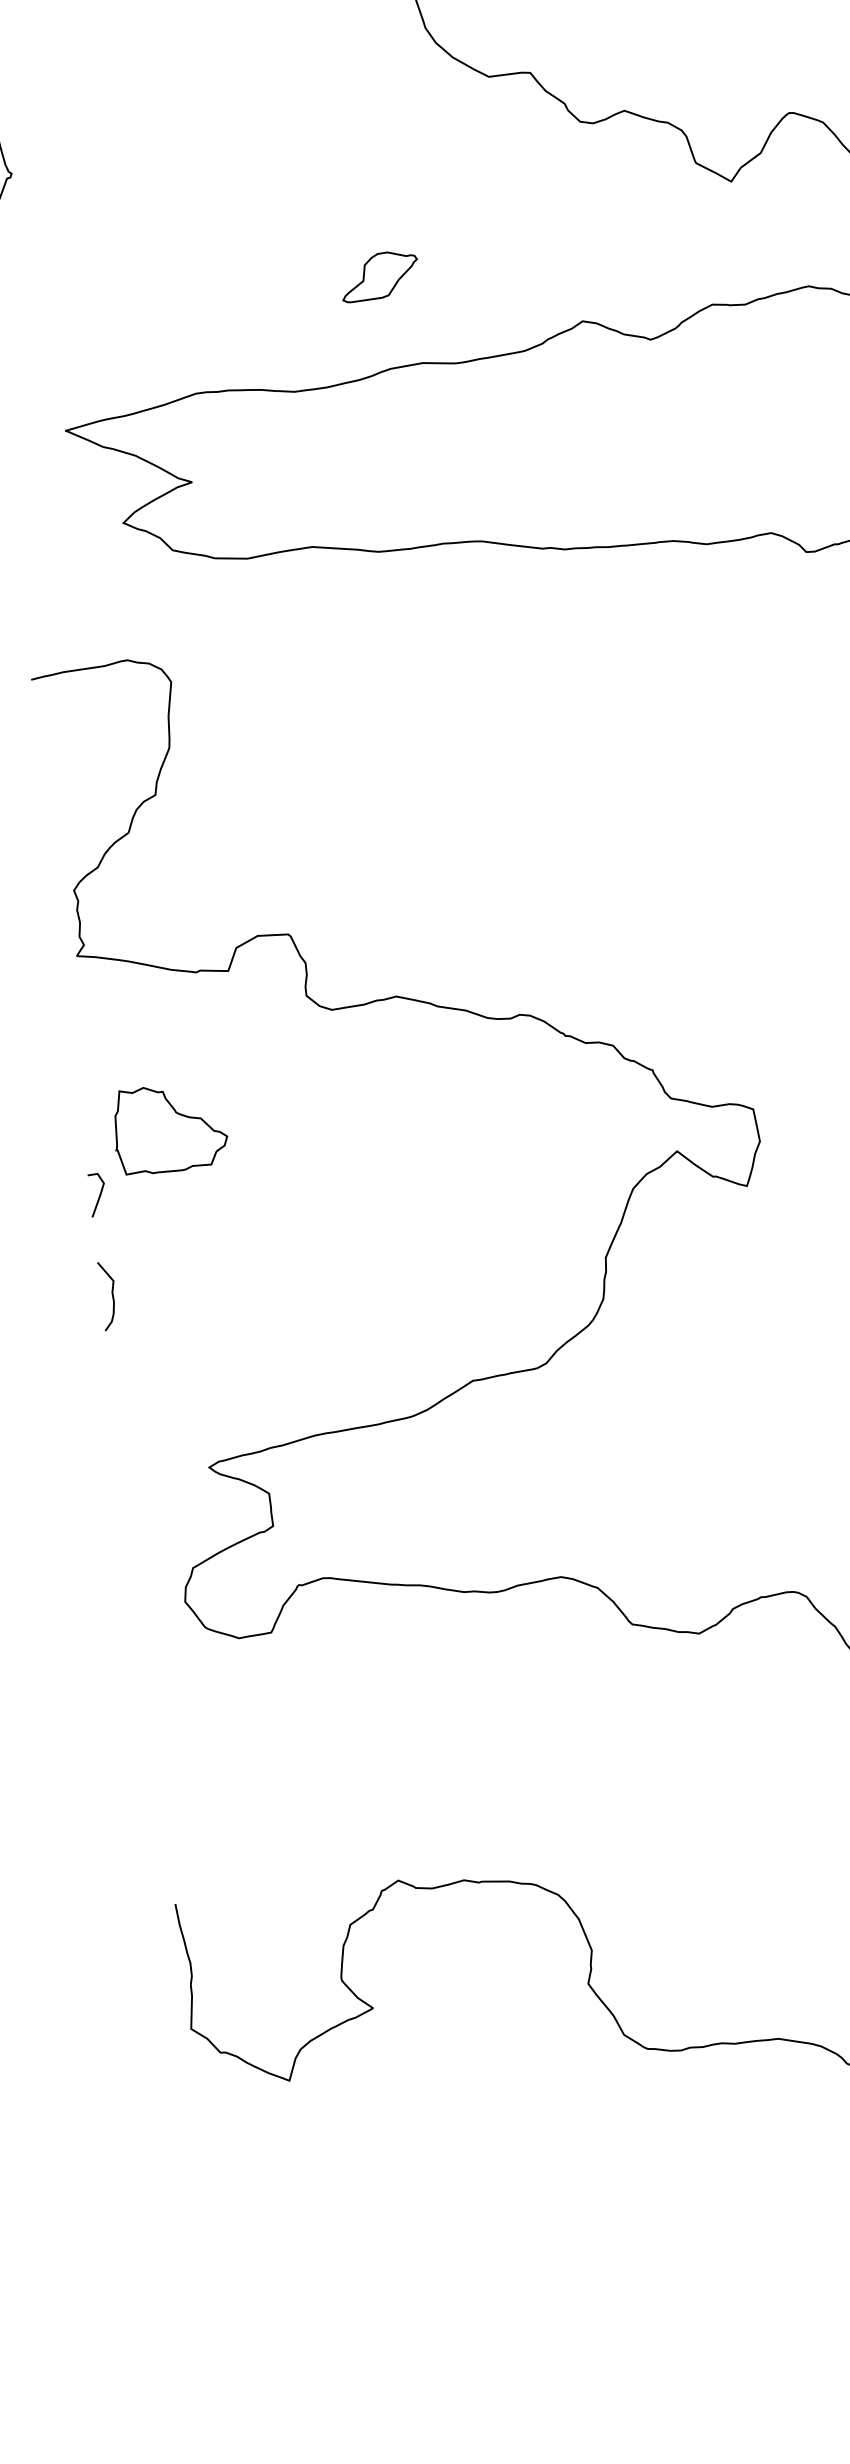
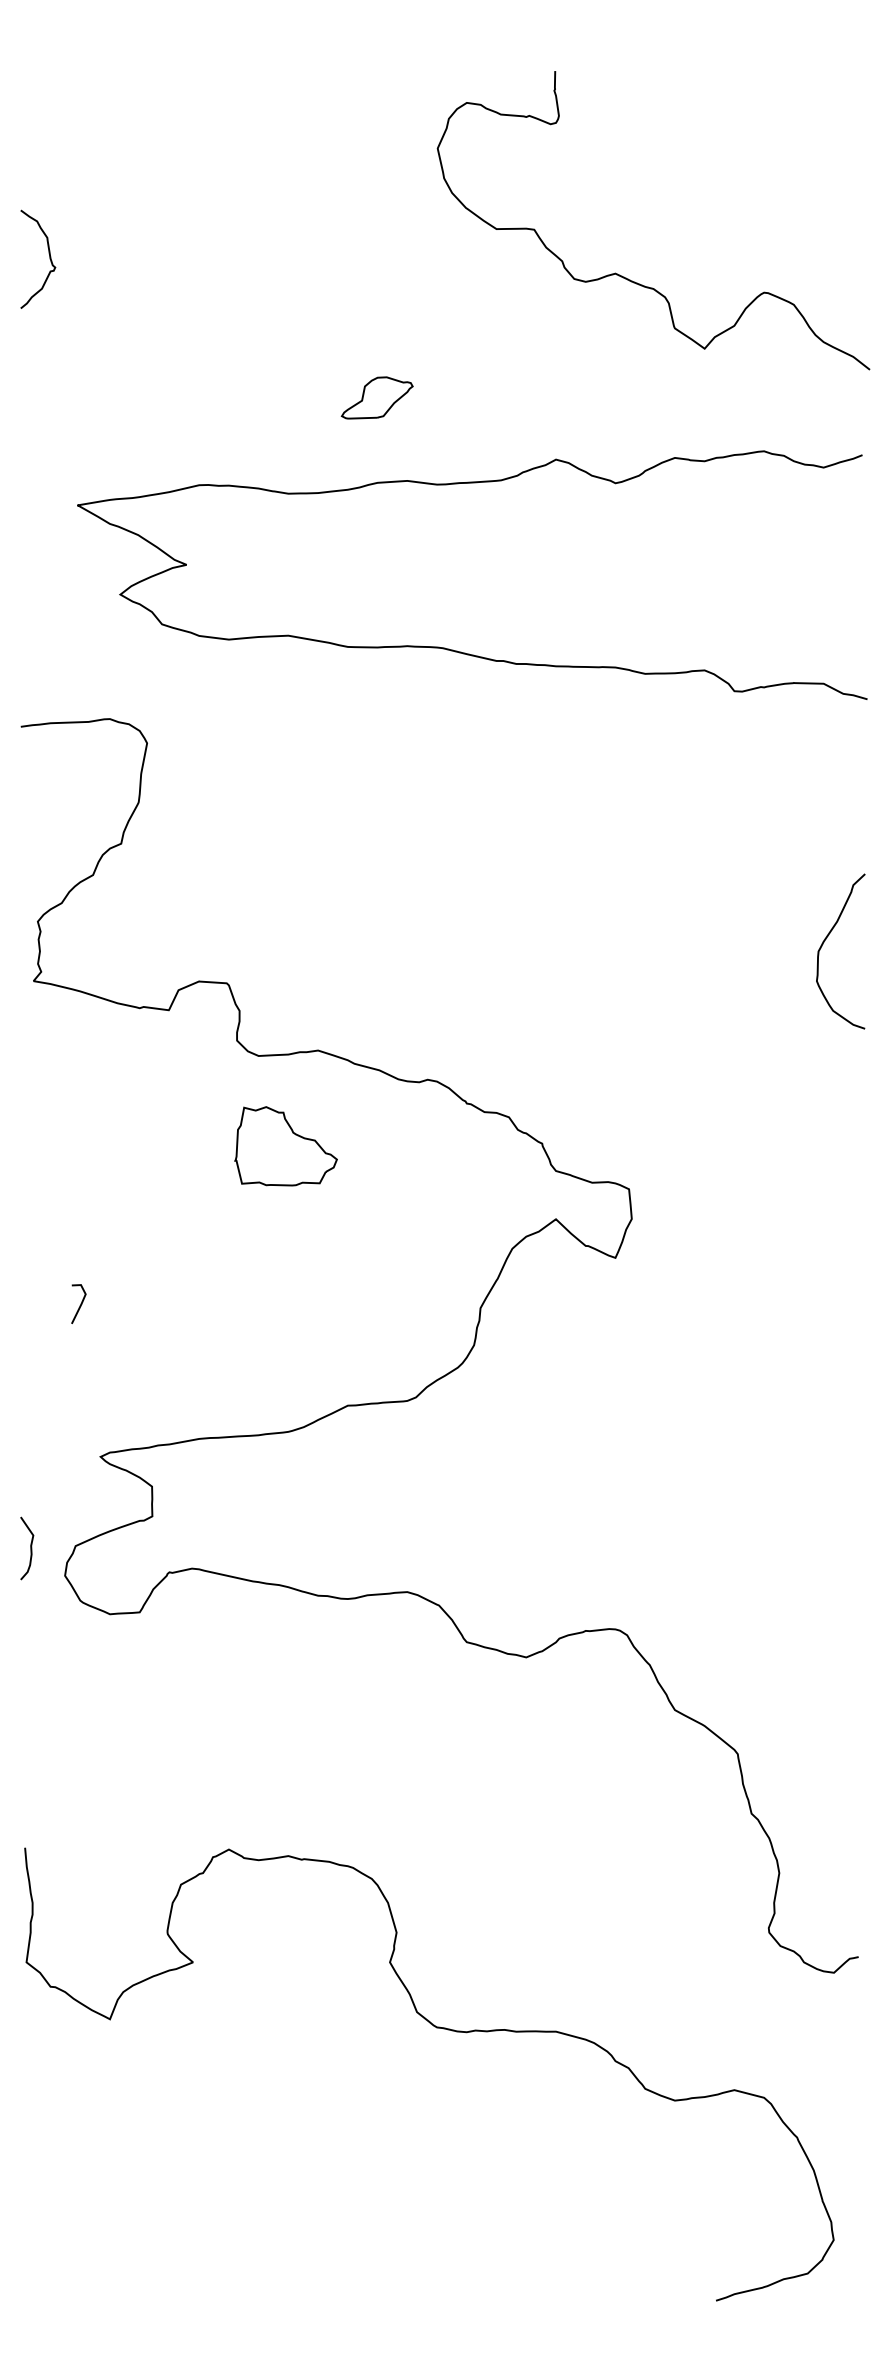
part: (169, 1128) -> (285, 1146), moved
line: (99, 1194) -> (80, 1303), moved
curve: (112, 1295) -> (30, 1548), moved

